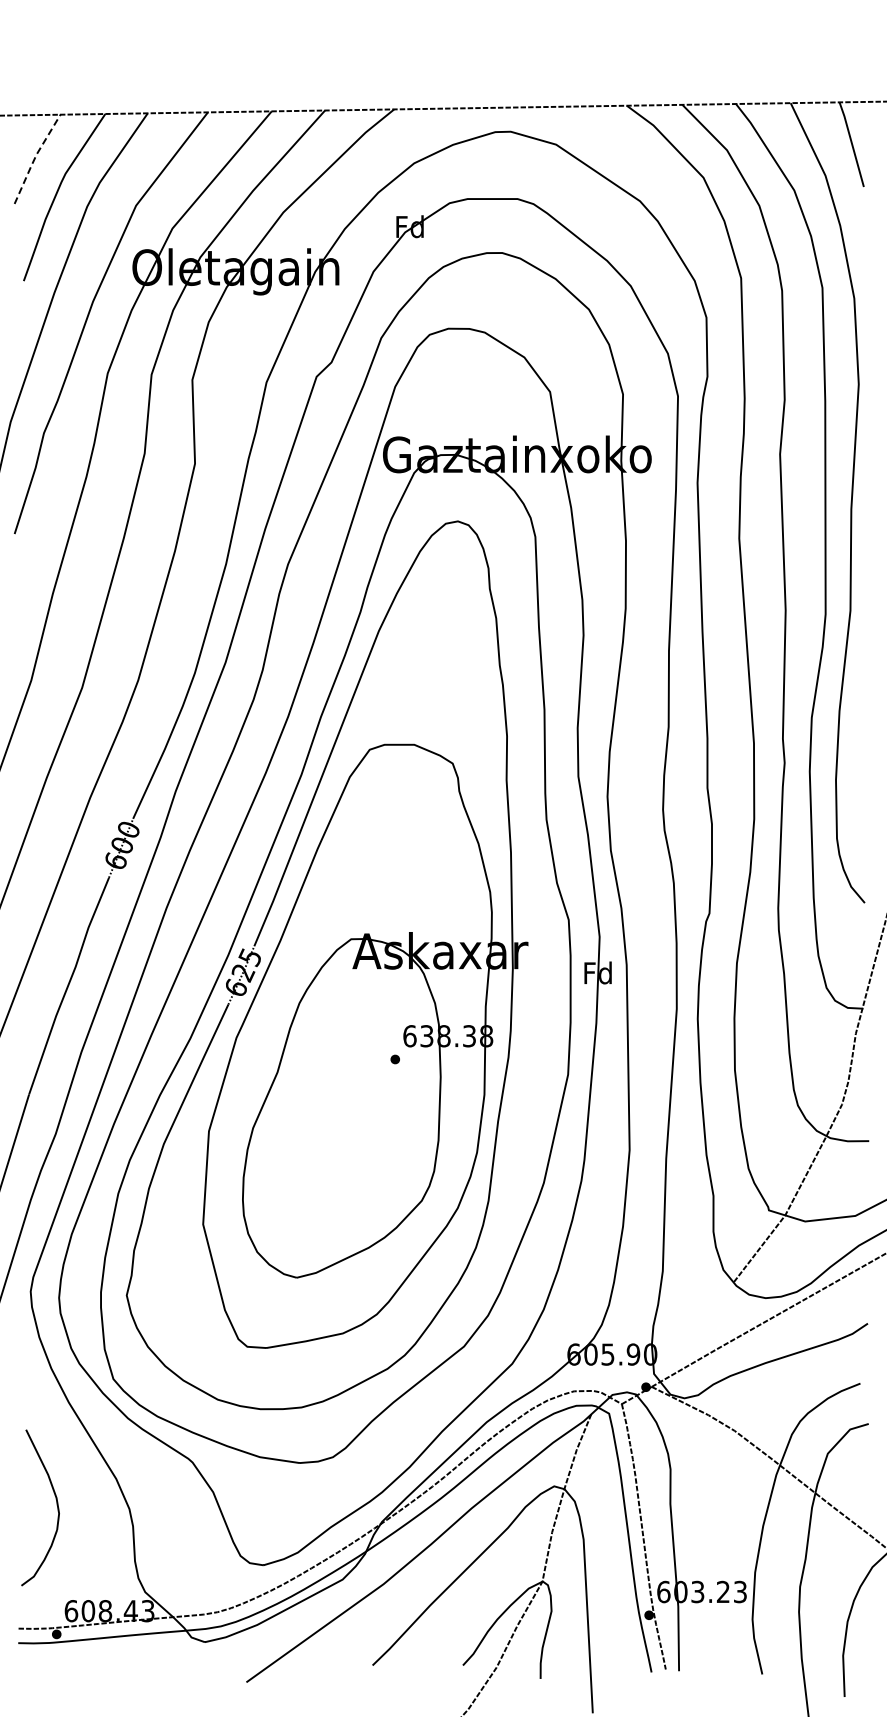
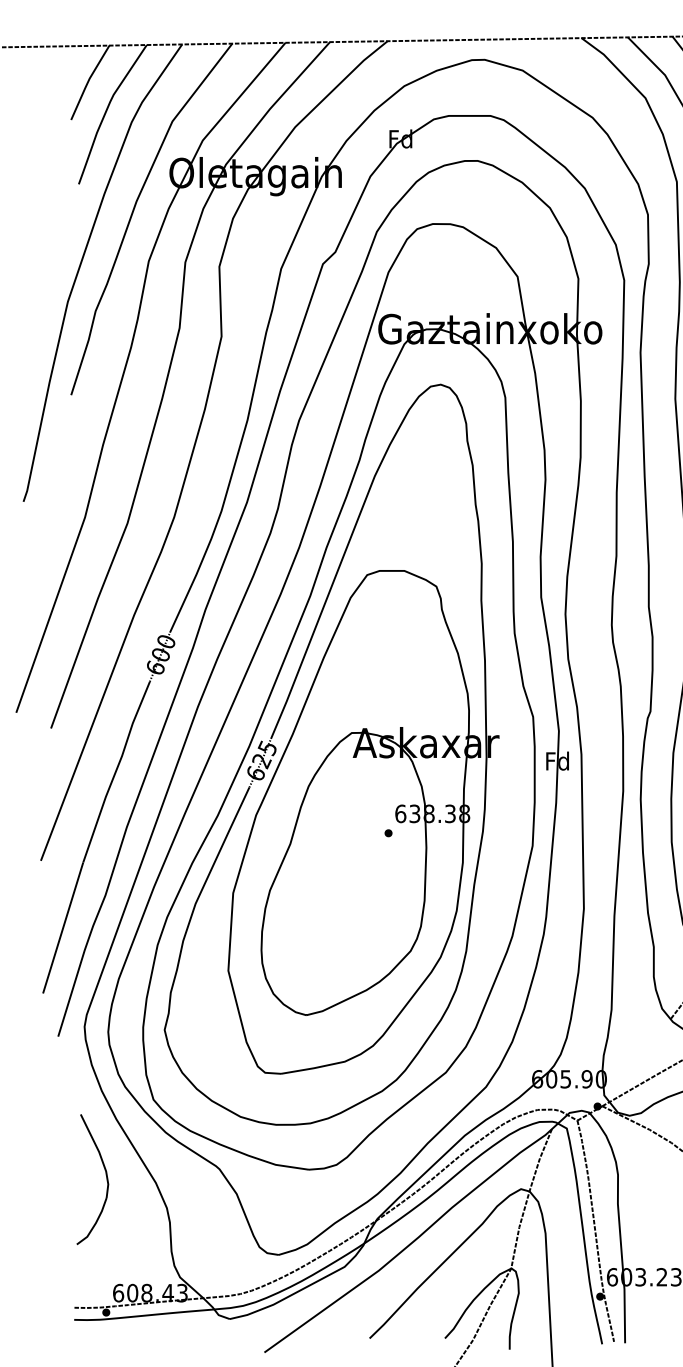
line: (35, 157) -> (88, 81), dashed -> solid
part: (56, 1505) -> (106, 1177), moved

